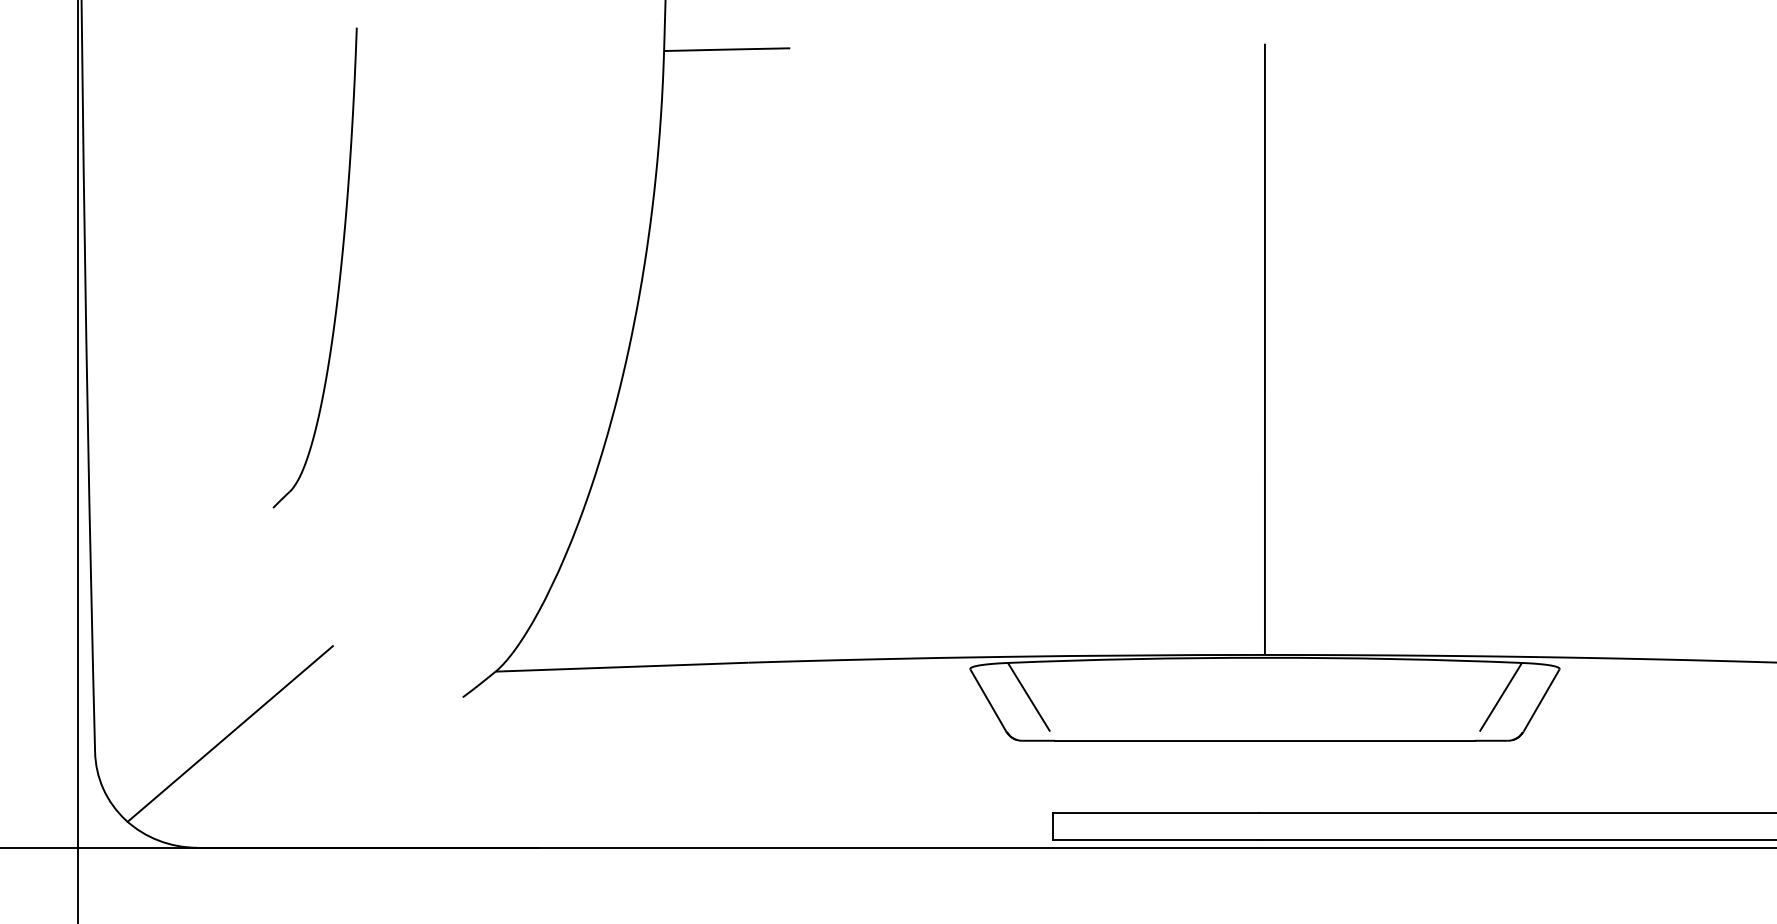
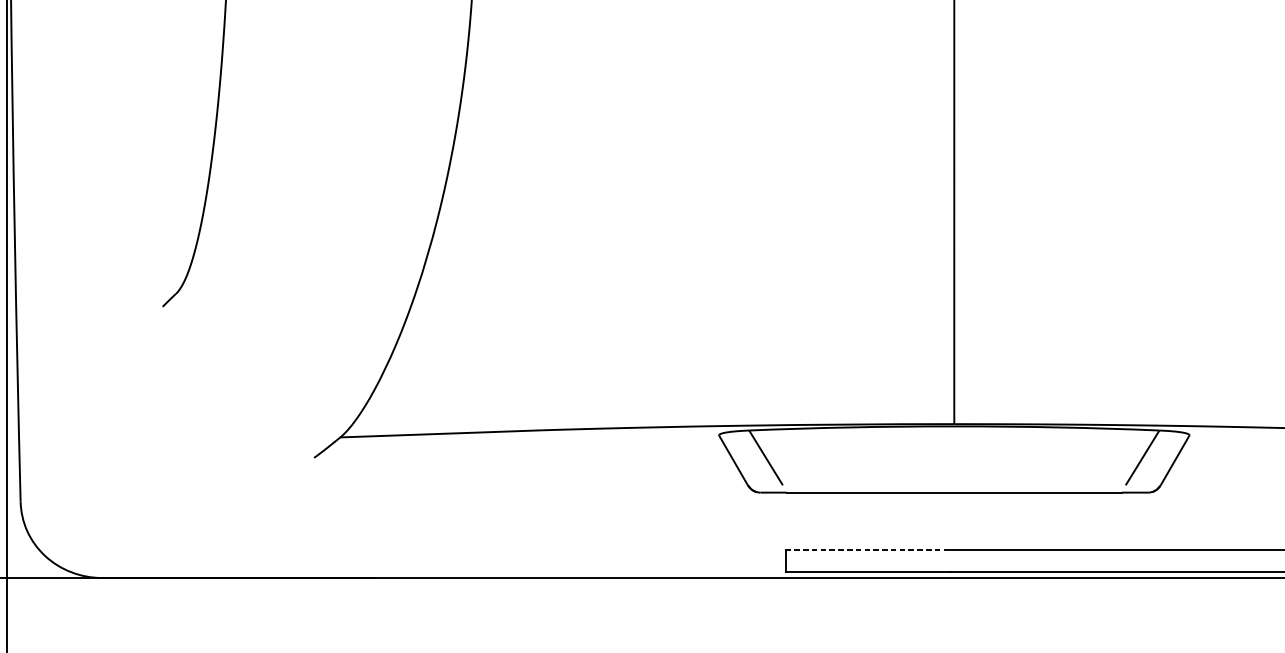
line: (229, 733) -> (127, 486), removed
line: (1156, 812) -> (867, 549), solid -> dashed

